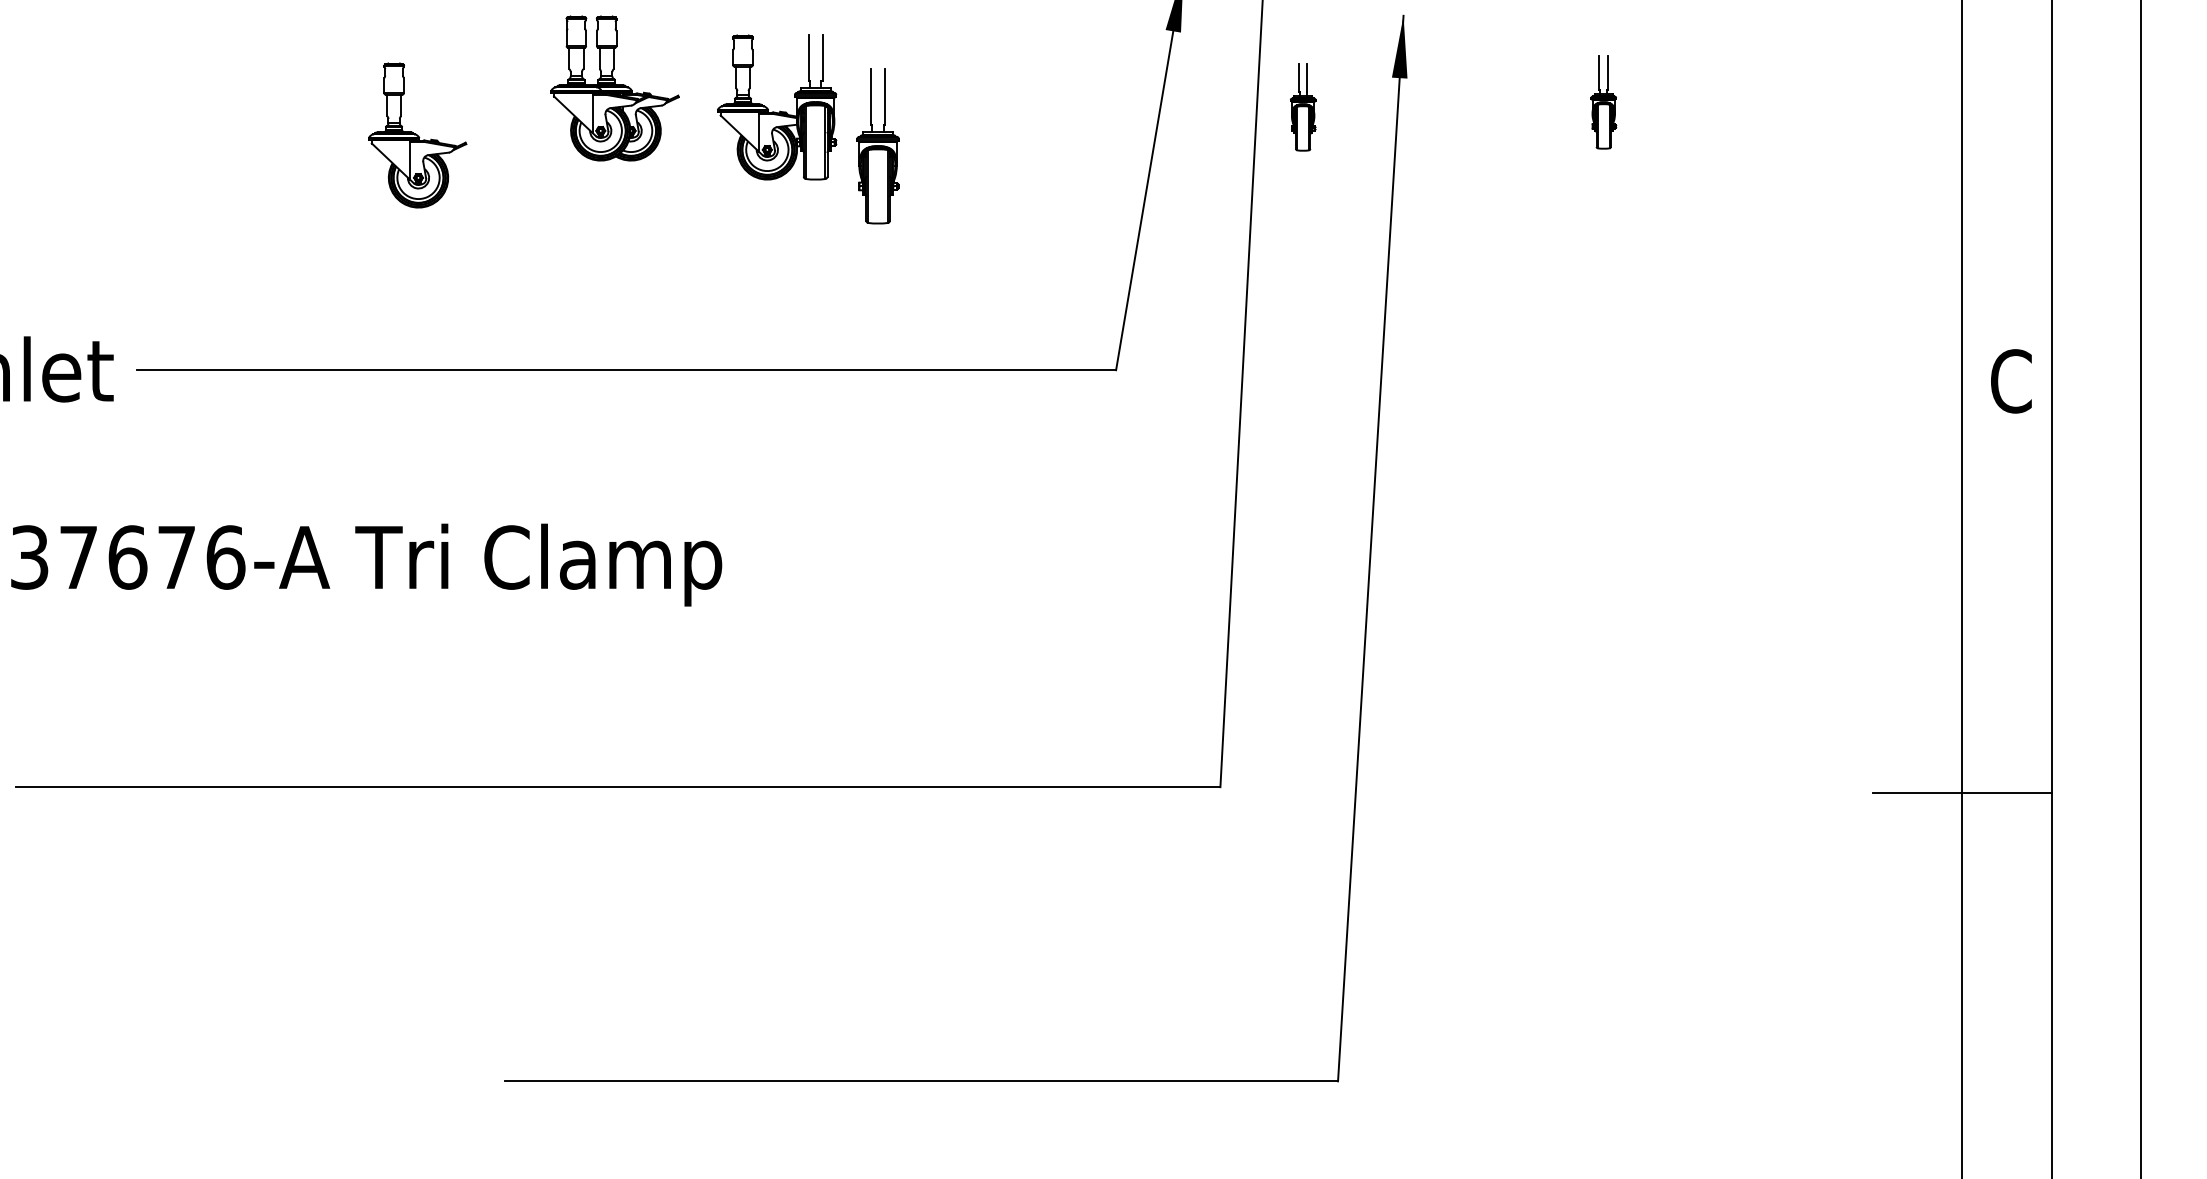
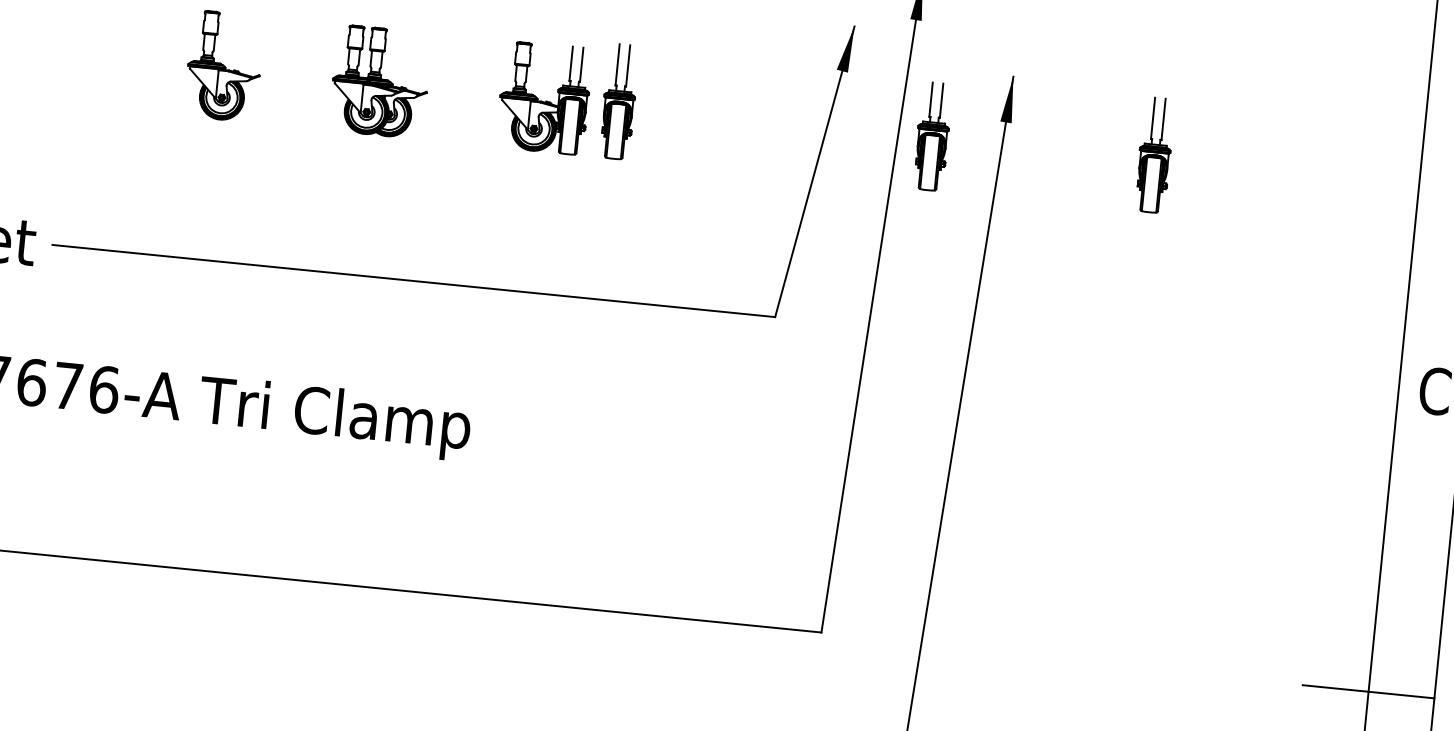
part: (614, 88) -> (380, 81), moved
part: (1603, 102) -> (1154, 155), size x1.67
part: (1302, 107) -> (932, 136), size x1.67
part: (417, 135) -> (224, 66), moved
part: (877, 146) -> (618, 101), moved

